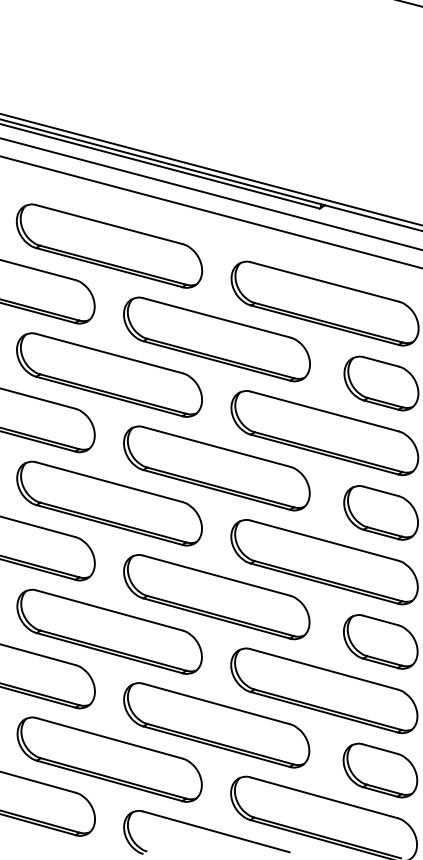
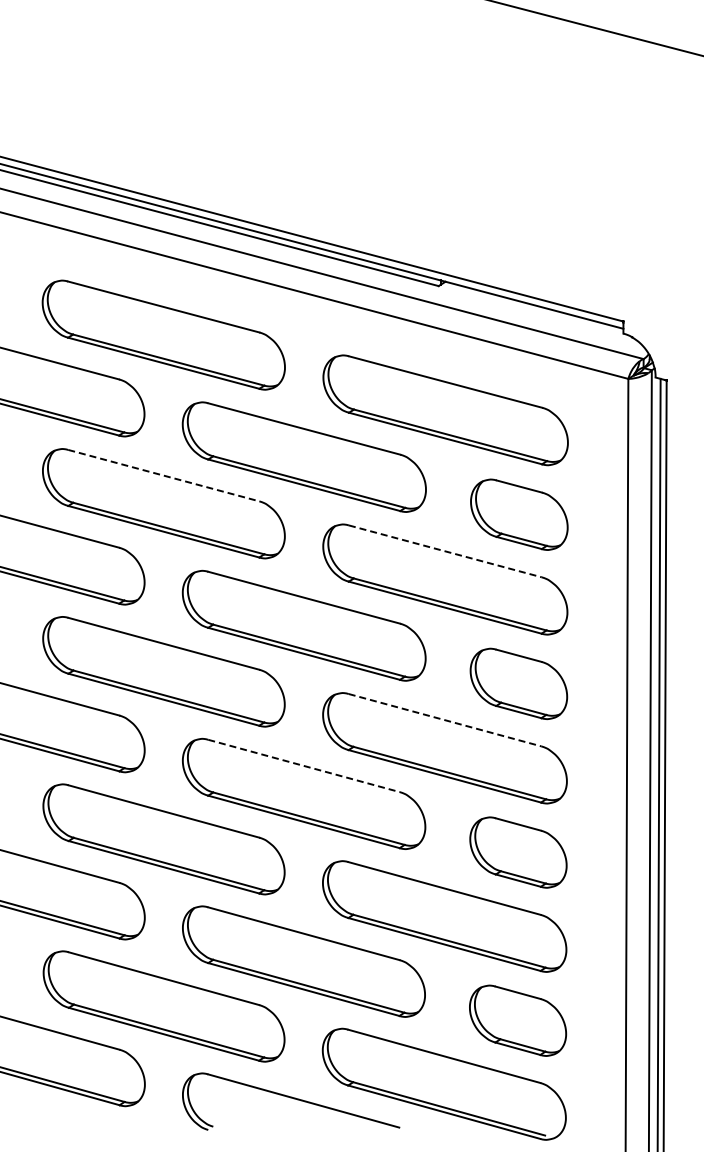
line: (109, 353) -> (163, 475), solid -> dashed
line: (324, 411) -> (445, 551), solid -> dashed
line: (324, 540) -> (444, 720), solid -> dashed
line: (217, 576) -> (304, 766), solid -> dashed

